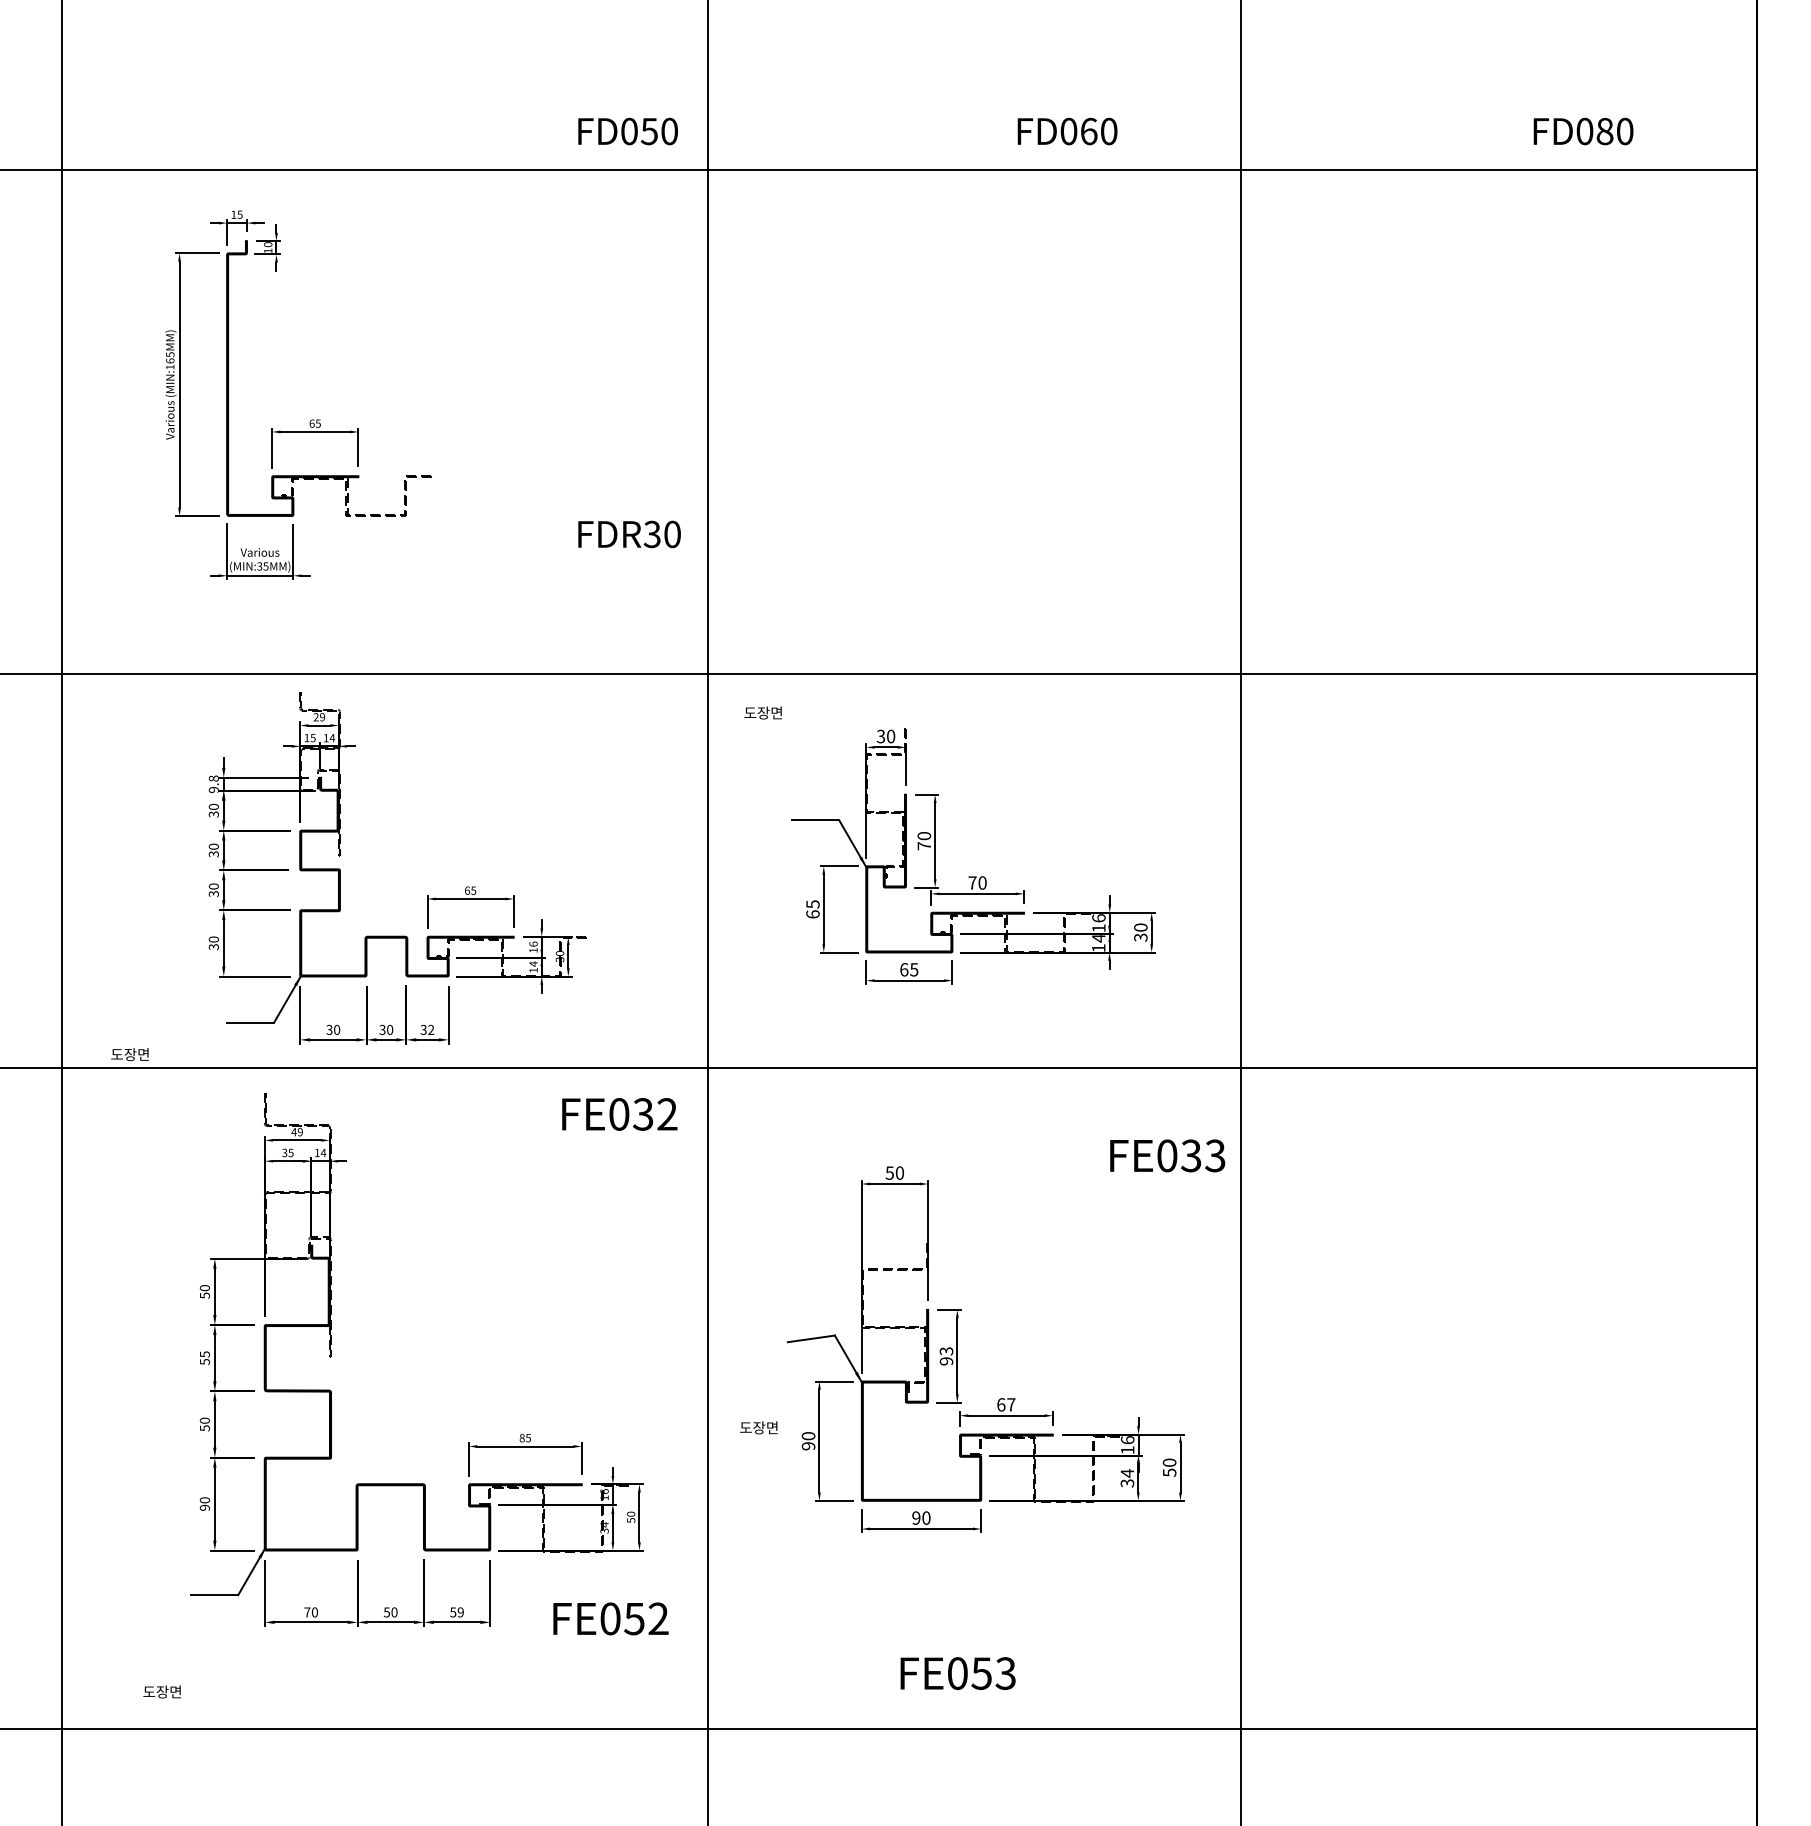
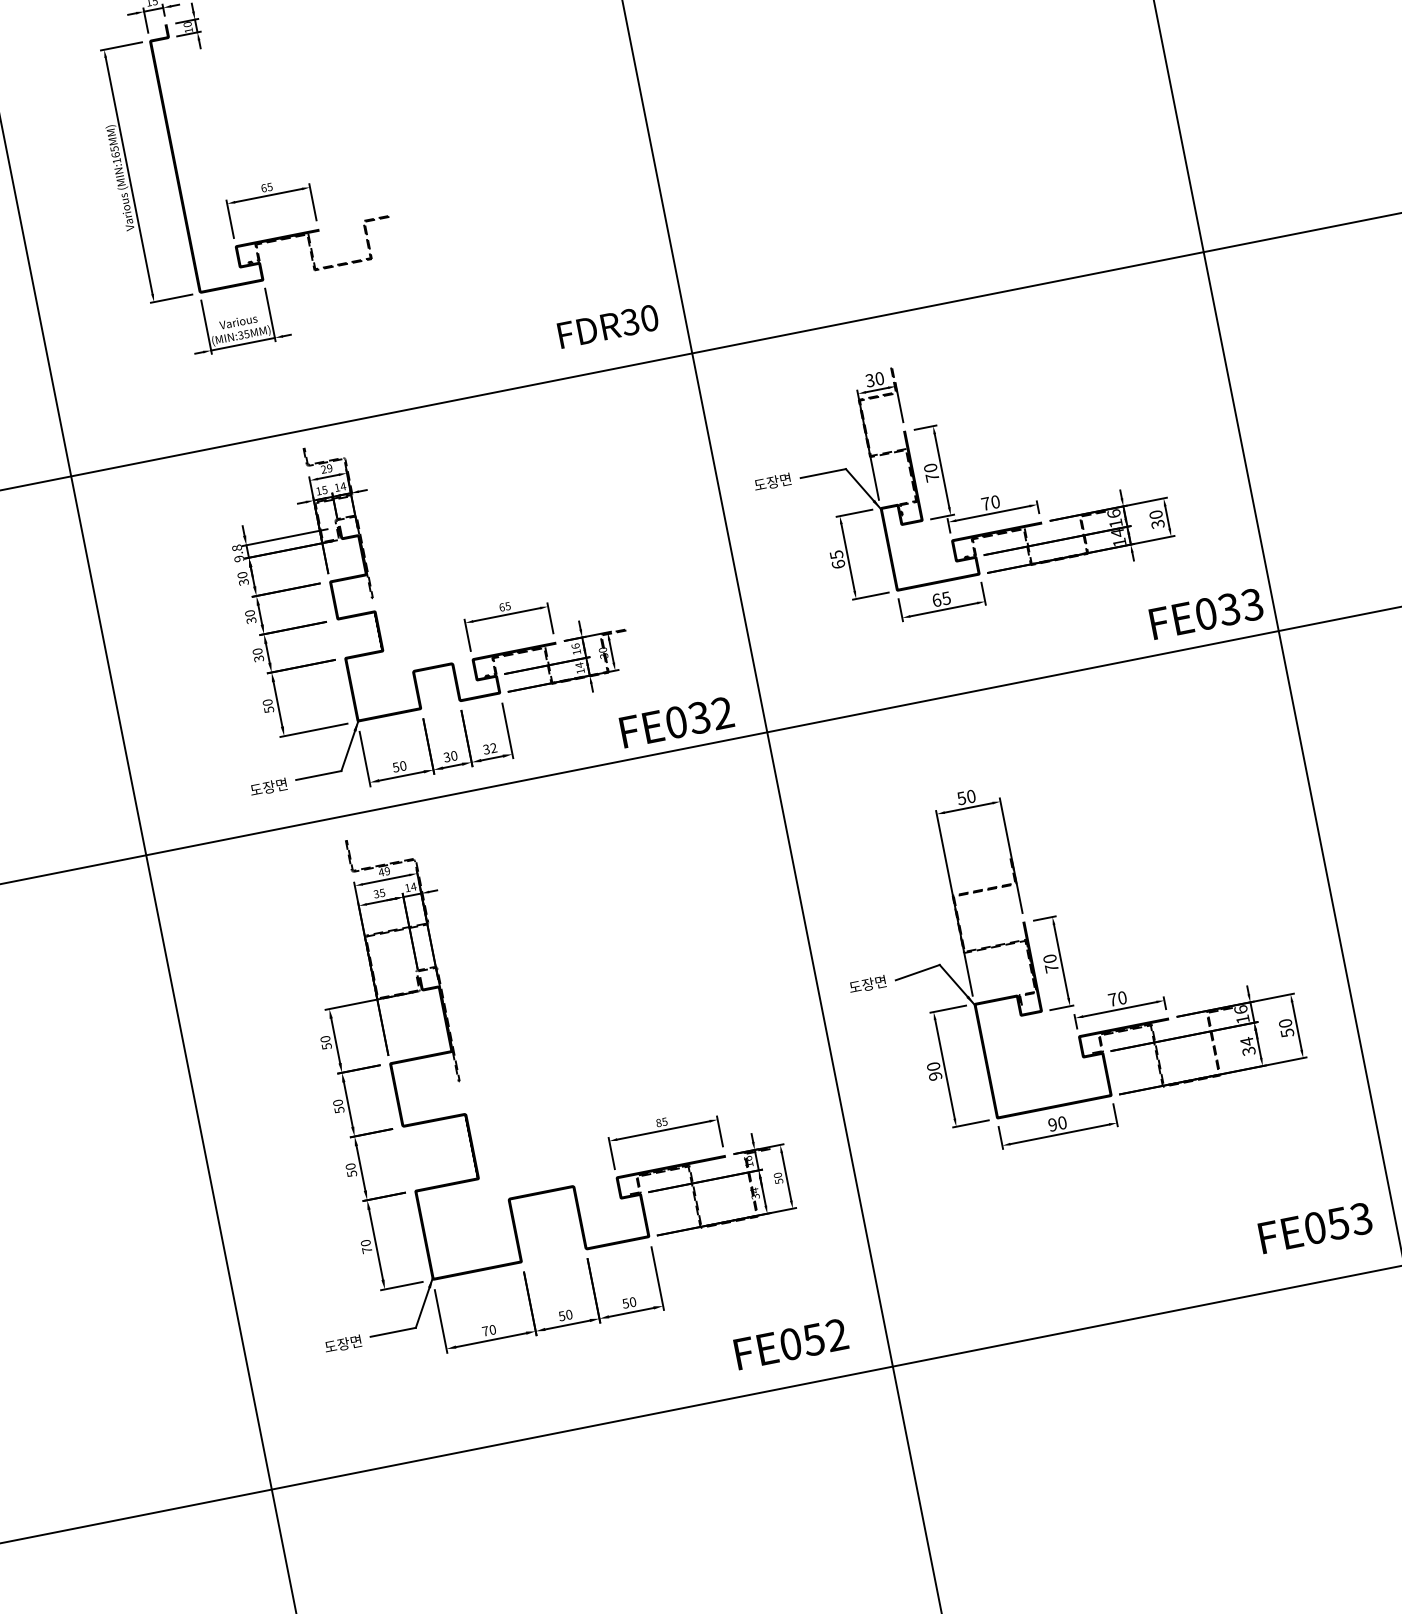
text: (629, 534) -> (608, 326), moved
text: (762, 712) -> (771, 481), moved
text: (213, 946) -> (268, 709), 30 -> 50
text: (329, 1029) -> (395, 767), 30 -> 50
text: (129, 1054) -> (268, 787), moved
text: (619, 1114) -> (676, 722), moved
text: (1167, 1155) -> (1206, 613), moved
text: (204, 1354) -> (337, 1103), 55 -> 50
text: (946, 1356) -> (1050, 963), 93 -> 70
text: (1006, 1404) -> (1117, 998), 67 -> 70
text: (758, 1427) -> (867, 984), moved
text: (204, 1507) -> (366, 1250), 90 -> 70
text: (460, 1612) -> (632, 1302), 59 -> 50
text: (610, 1618) -> (790, 1343), moved
text: (957, 1673) -> (1314, 1228), moved
text: (161, 1691) -> (342, 1343), moved

